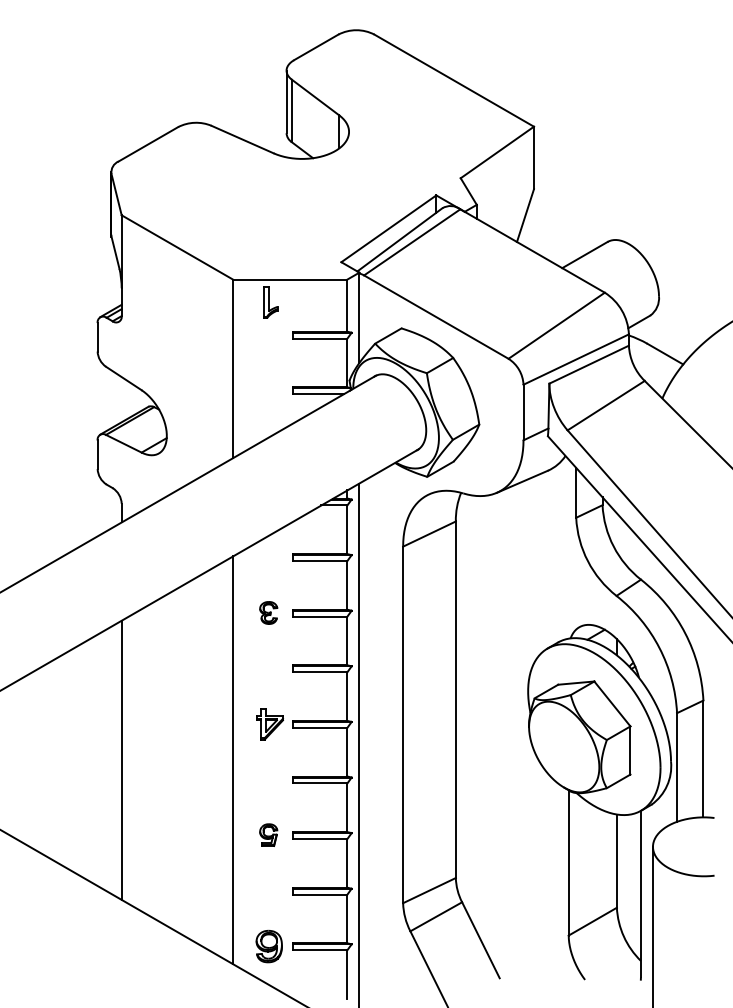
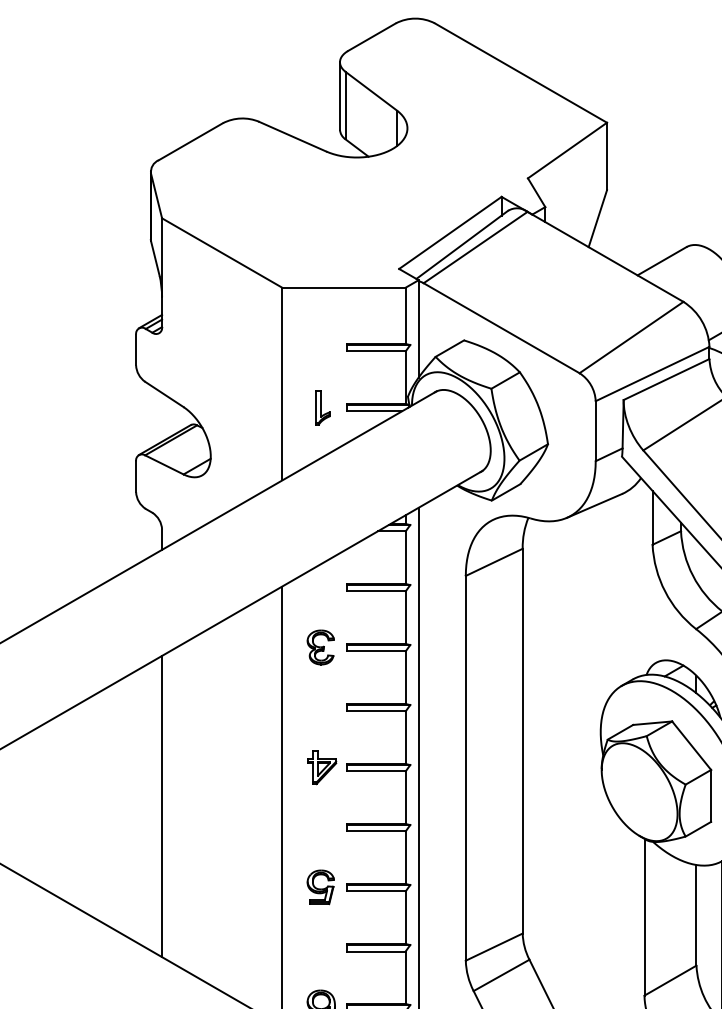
part: (270, 302) -> (322, 407), moved
part: (268, 612) -> (320, 646), size x1.43
part: (268, 834) -> (320, 886), size x1.43

